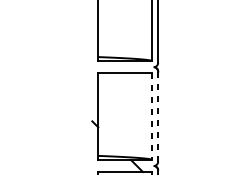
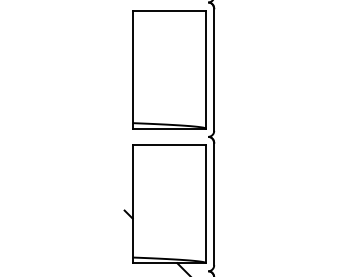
line: (152, 116) -> (206, 204), dashed -> solid
line: (158, 116) -> (214, 204), dashed -> solid

